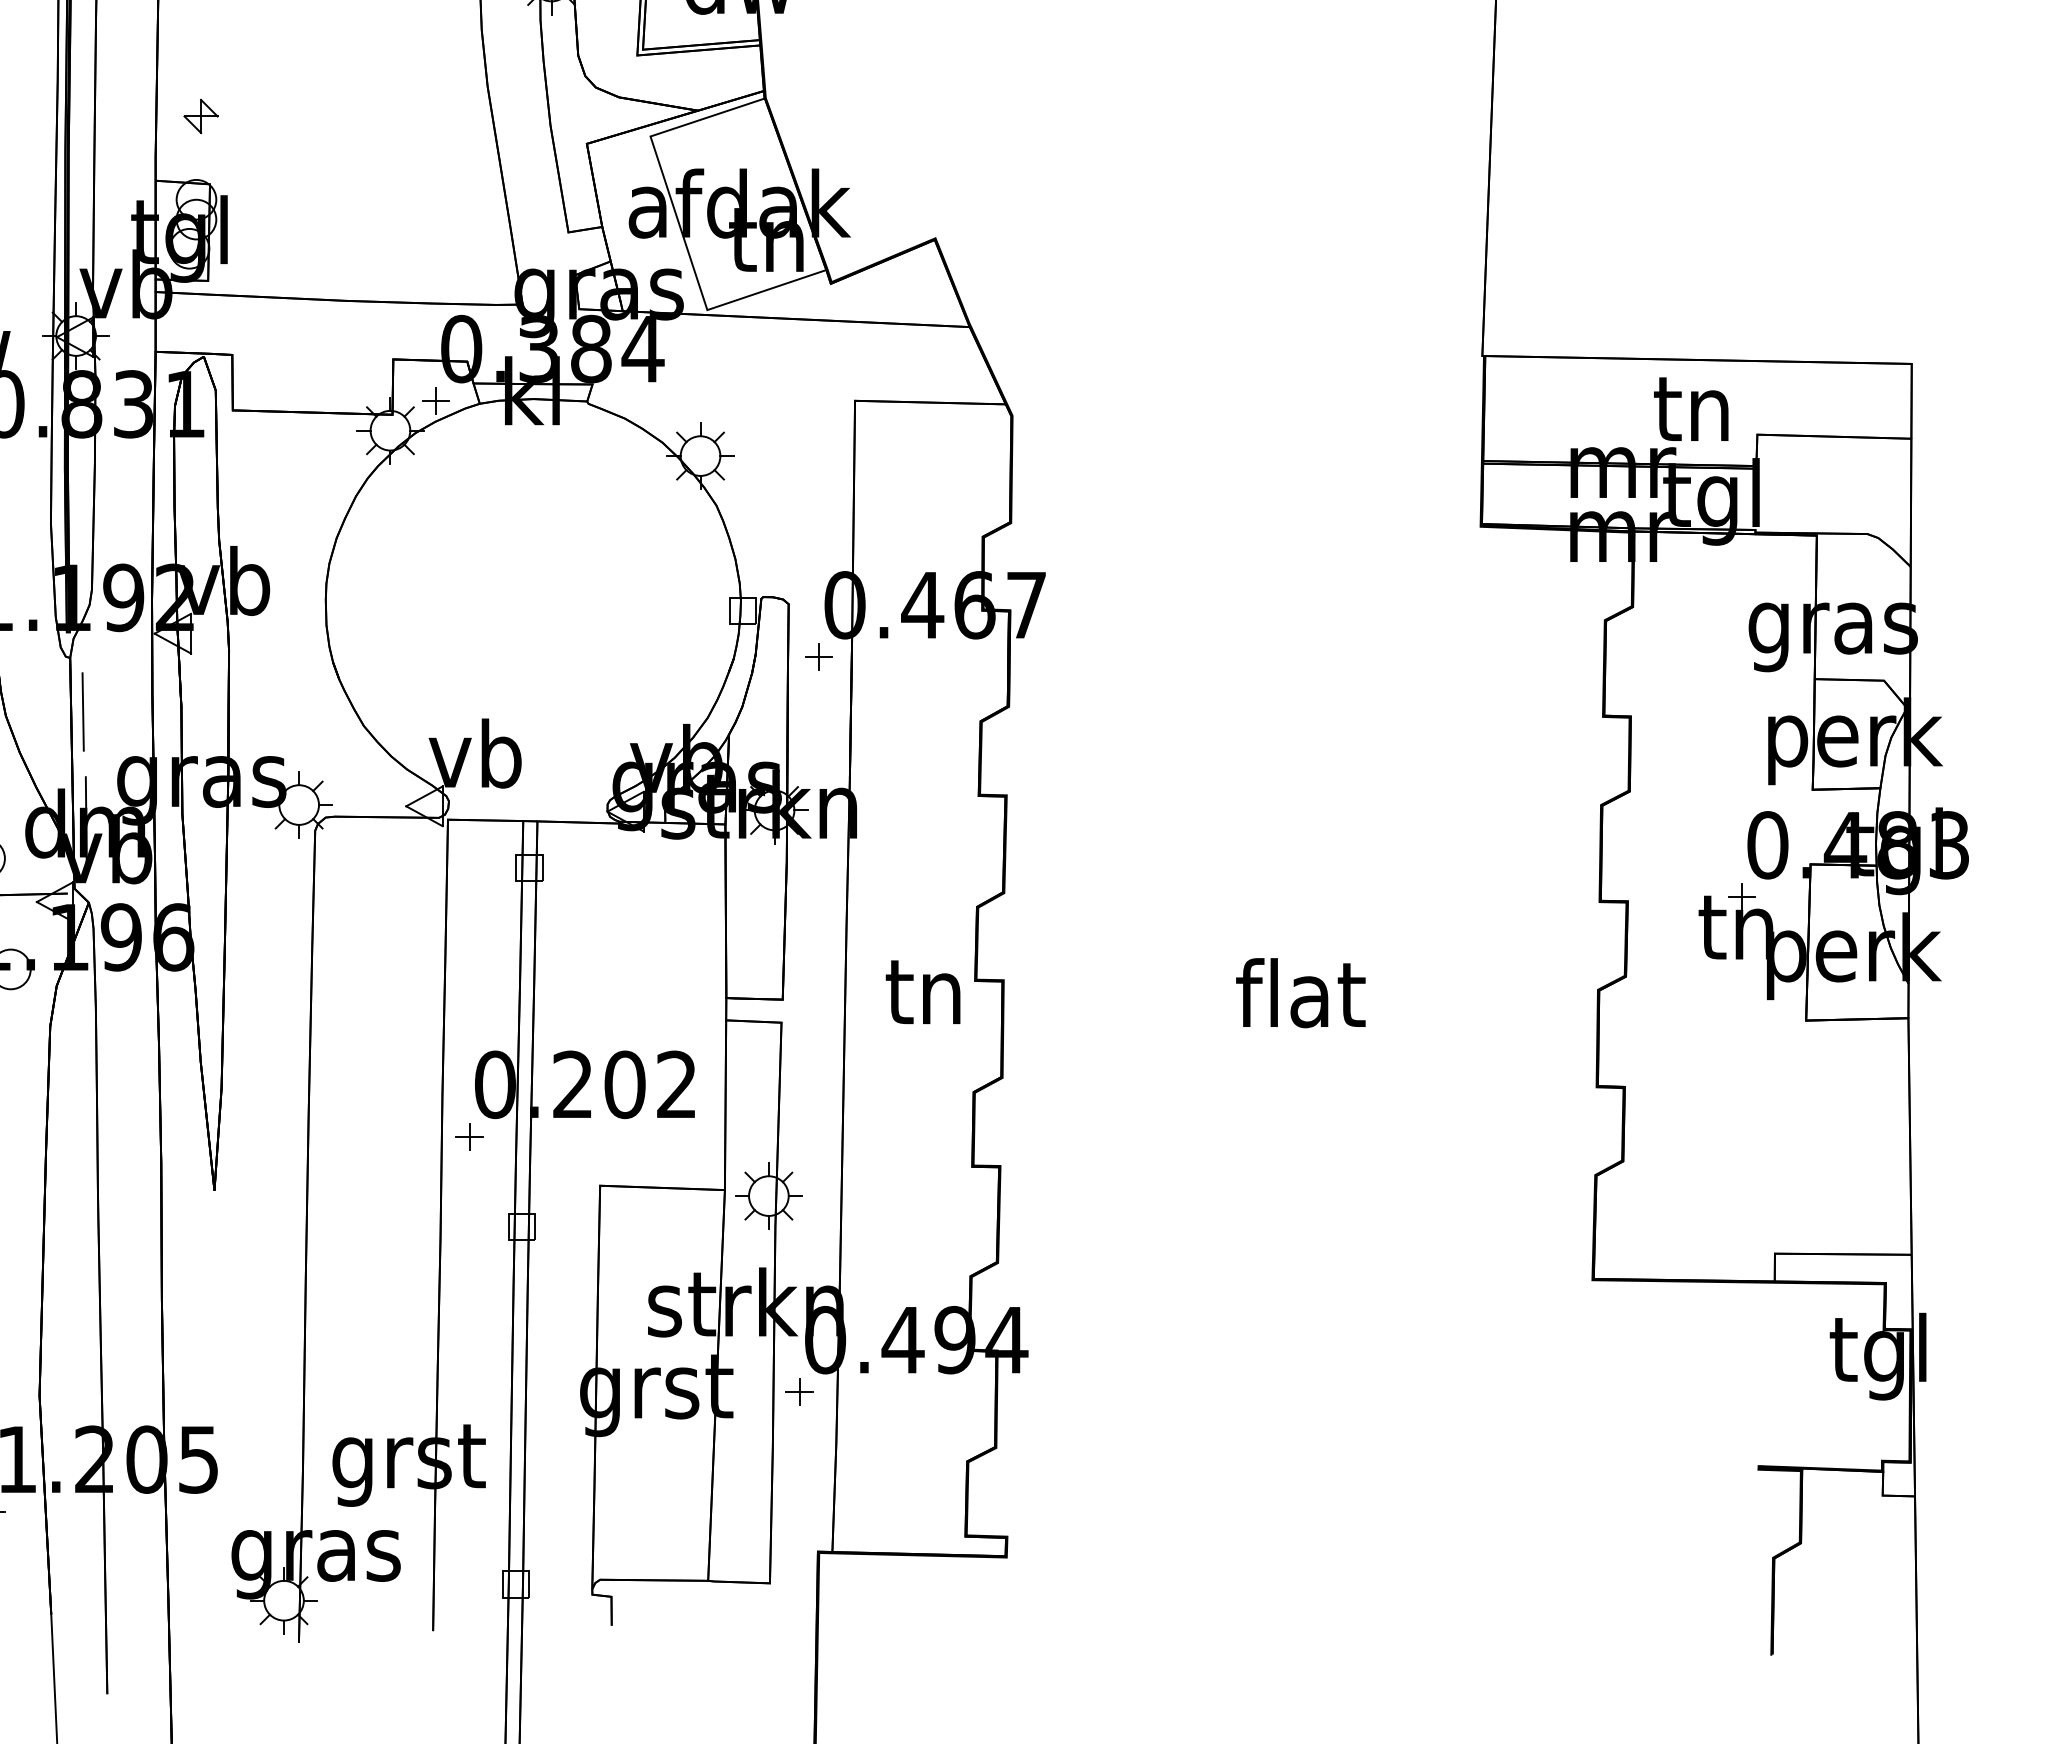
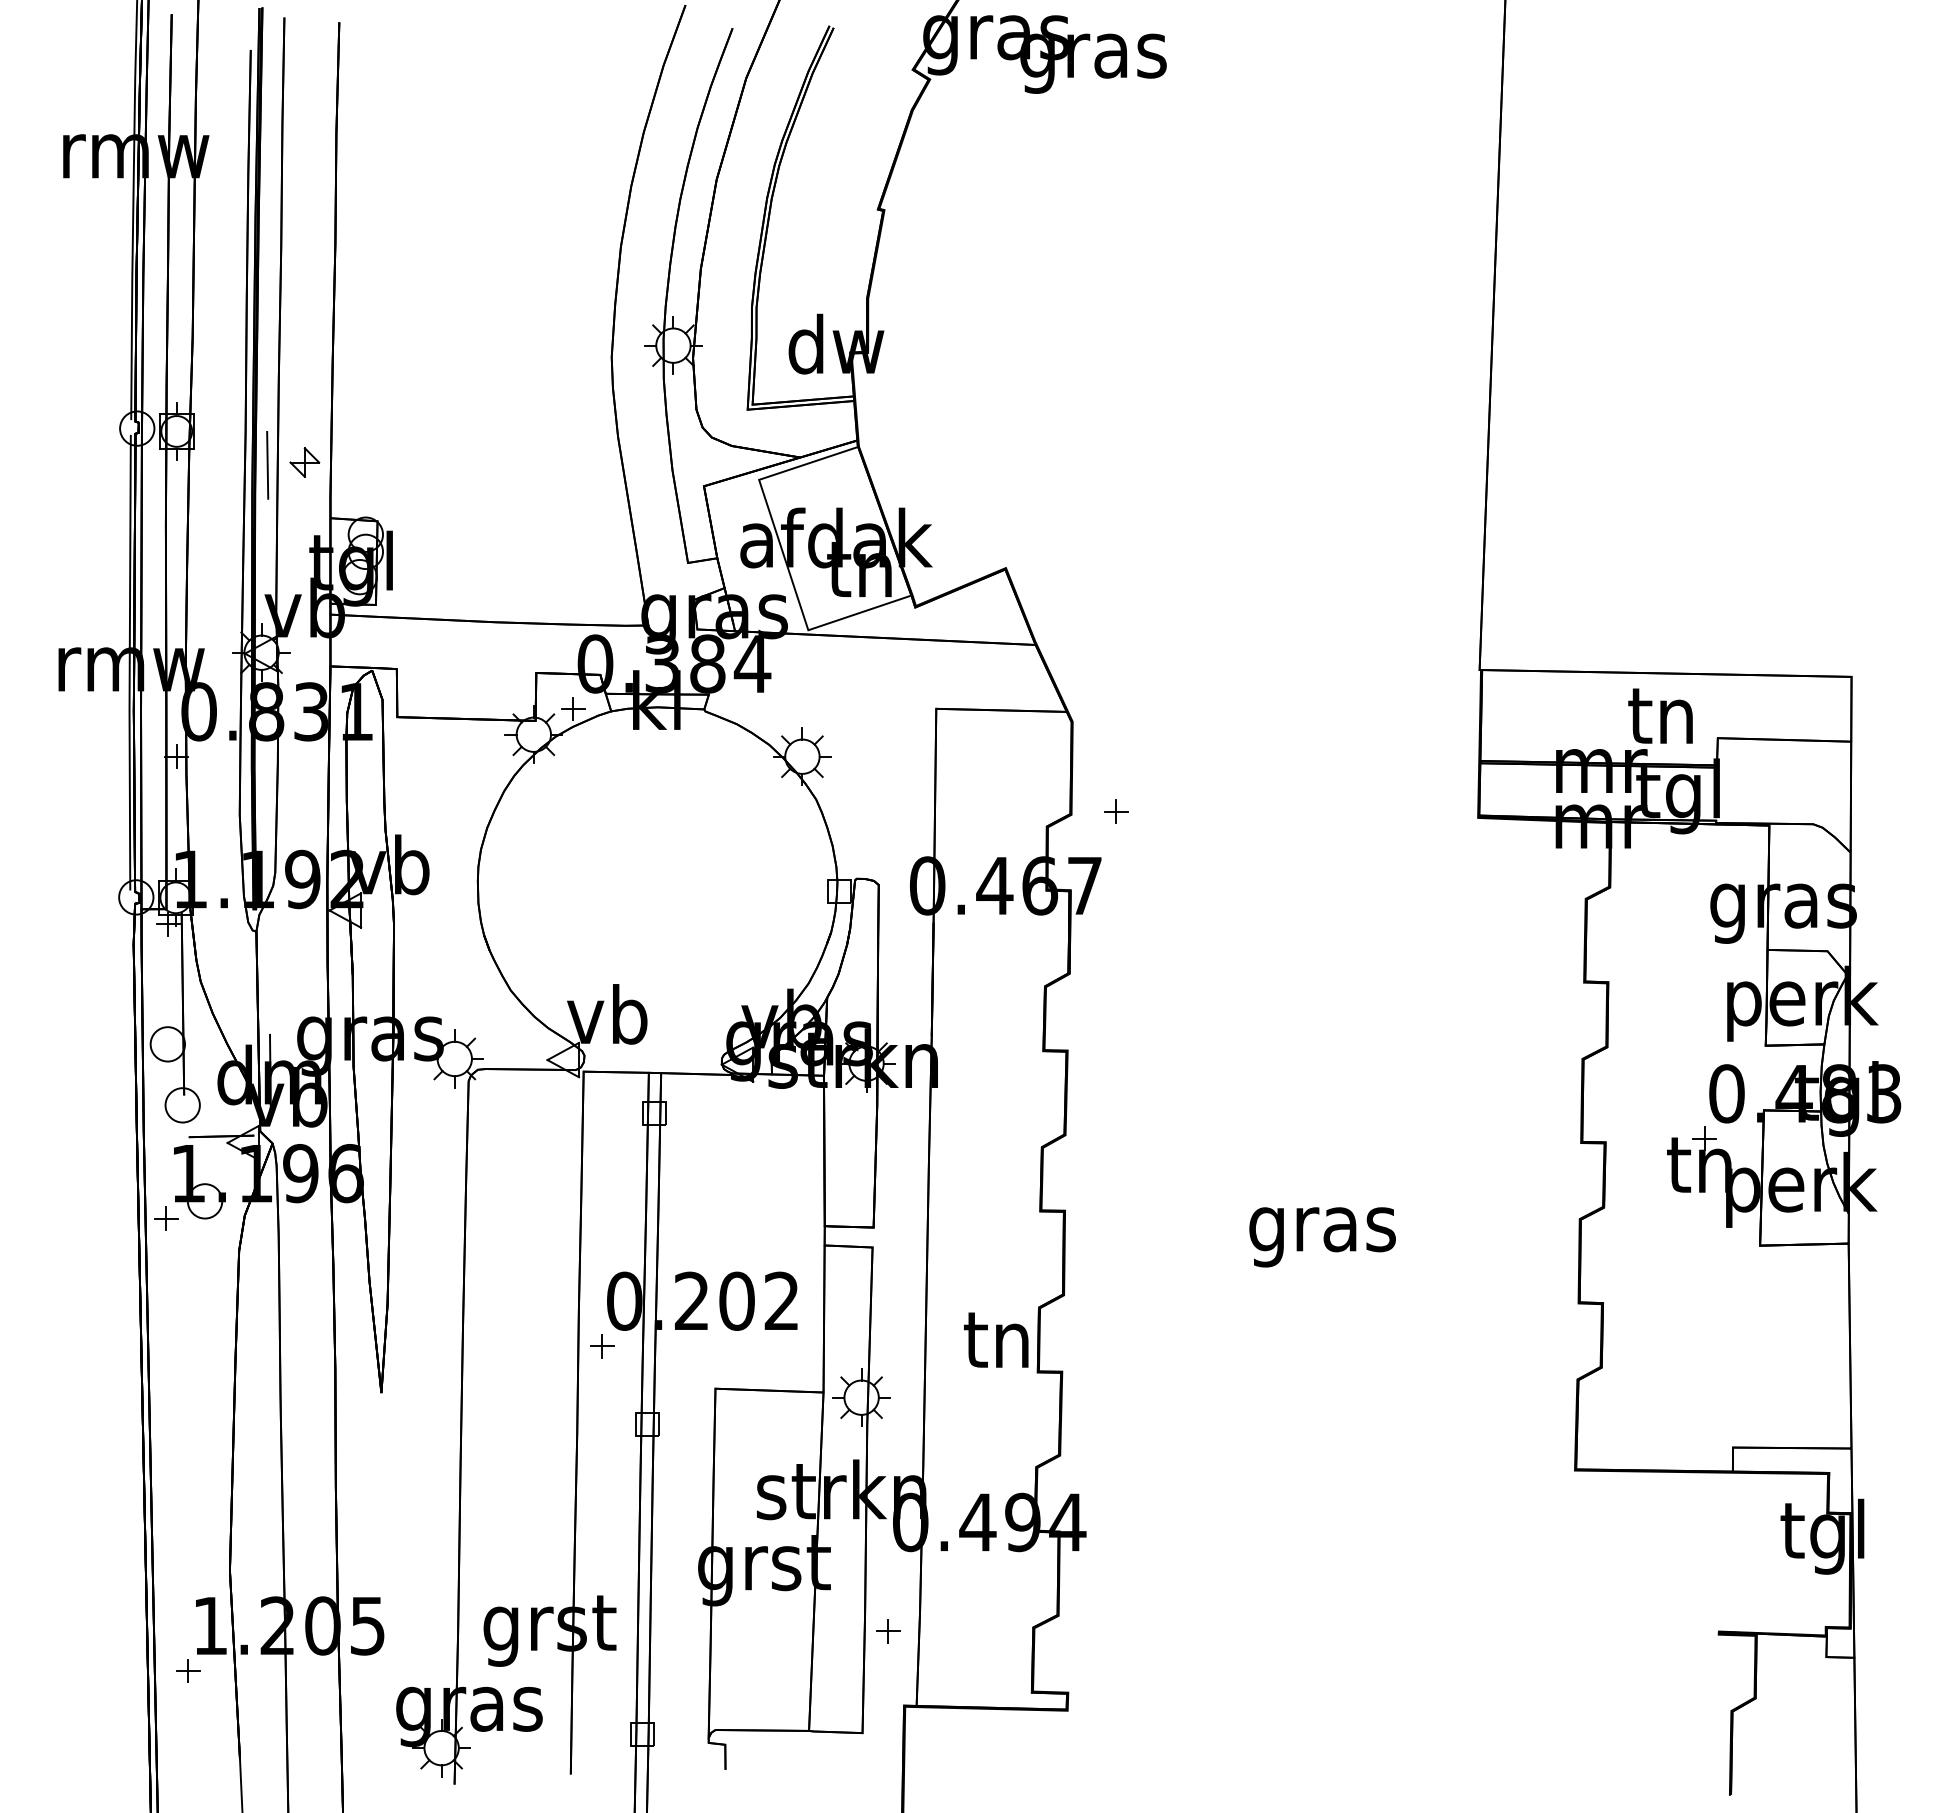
part: (200, 116) -> (304, 462), moved
part: (819, 656) -> (1116, 811), moved
line: (82, 712) -> (267, 465), moved
text: (923, 991) -> (996, 1339), moved
text: (1300, 1001) -> (1322, 1229), flat -> gras
part: (799, 1392) -> (888, 1631), moved

